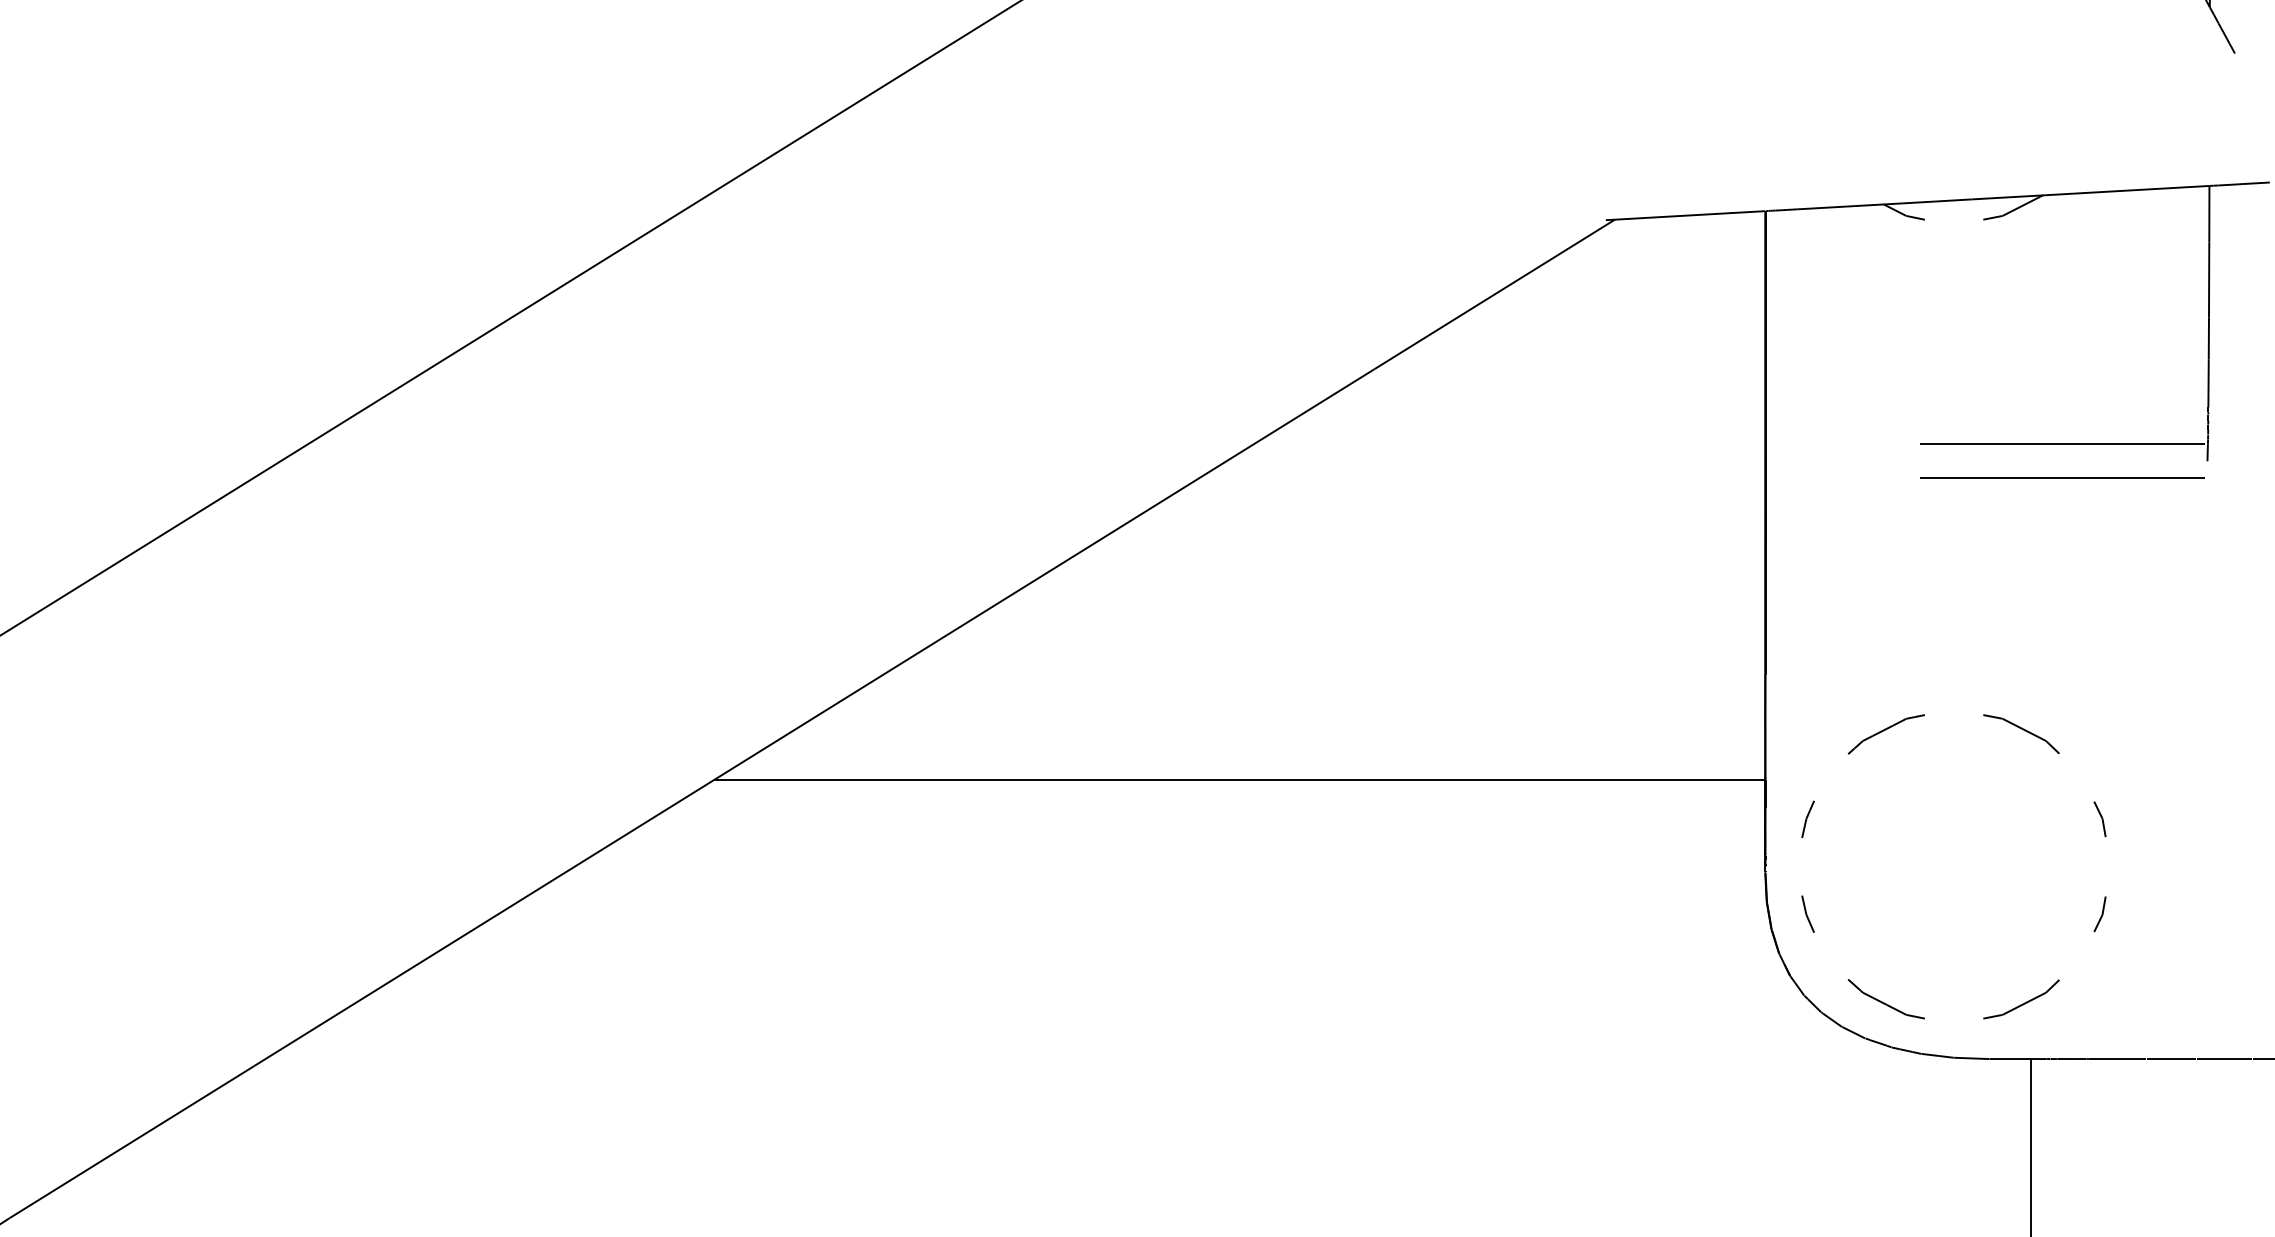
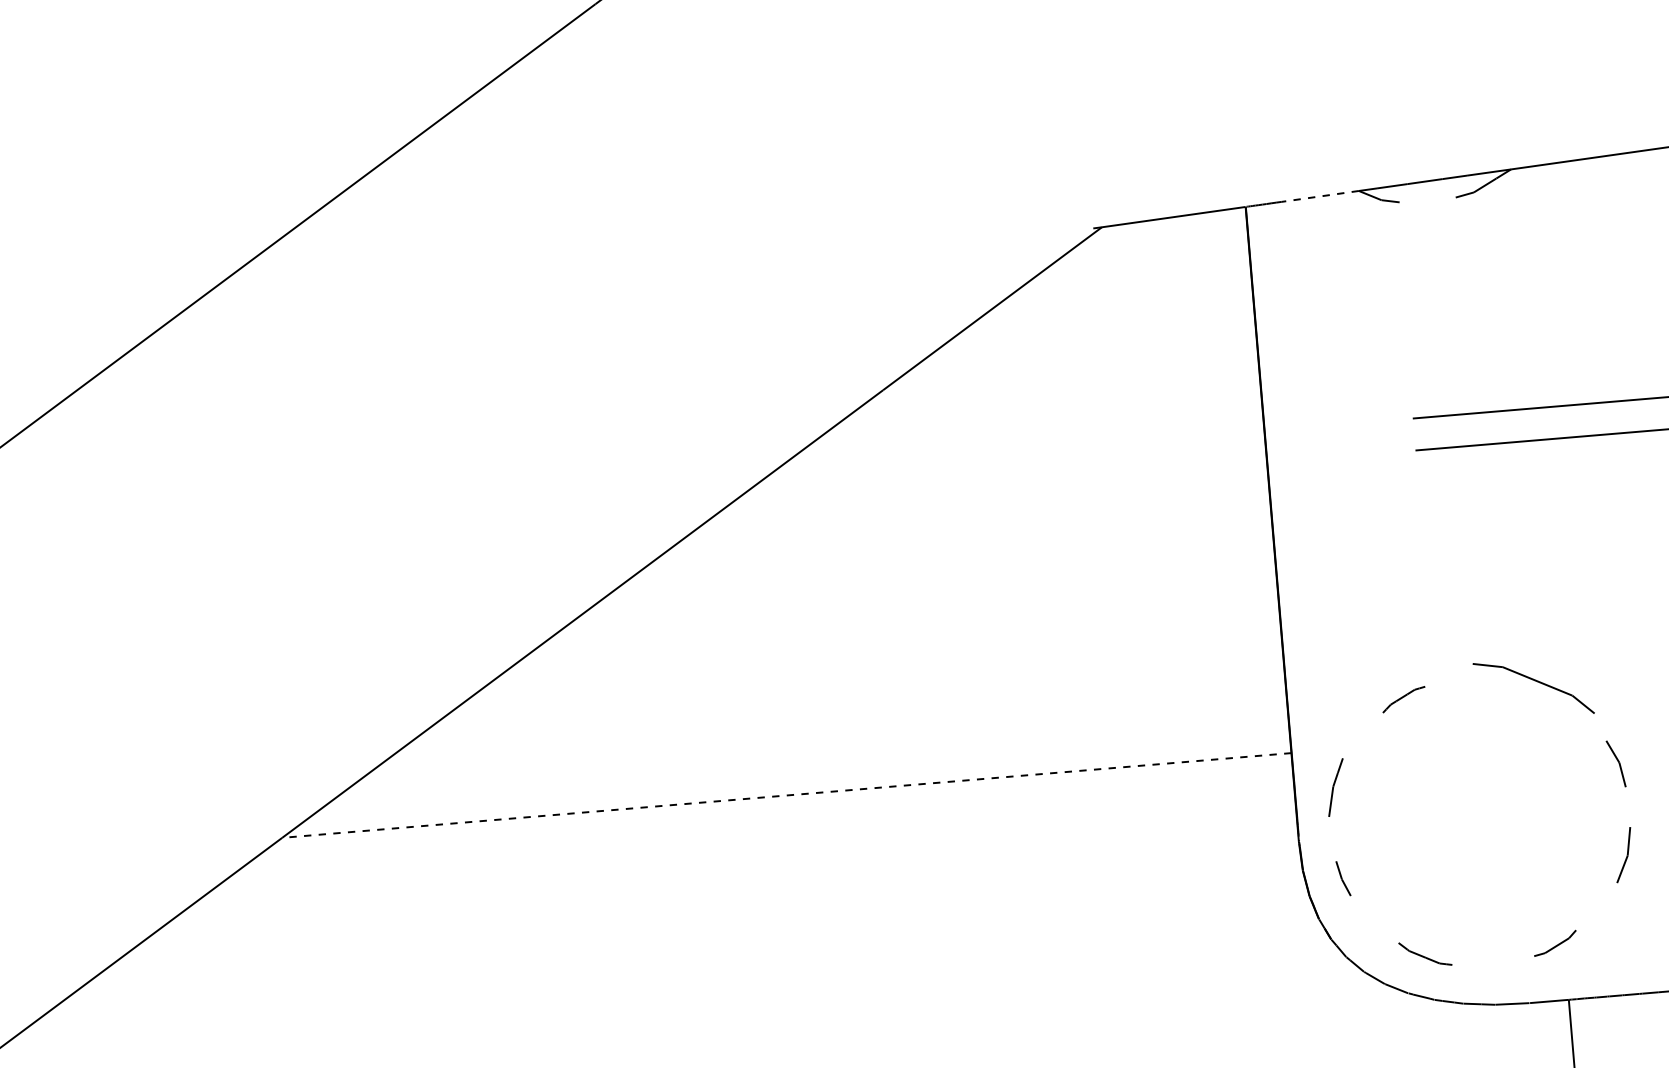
line: (1842, 206) -> (1319, 196), solid -> dashed
part: (1885, 734) -> (1403, 699), size x0.6
part: (2021, 734) -> (1533, 688), size x1.6
line: (1239, 779) -> (786, 795), solid -> dashed
part: (1807, 819) -> (1335, 787), size x1.6
part: (2099, 819) -> (1615, 764), size x1.4
part: (2099, 914) -> (1623, 855), size x1.6
part: (1885, 999) -> (1424, 954), size x0.7
part: (2021, 999) -> (1555, 943), size x0.6

